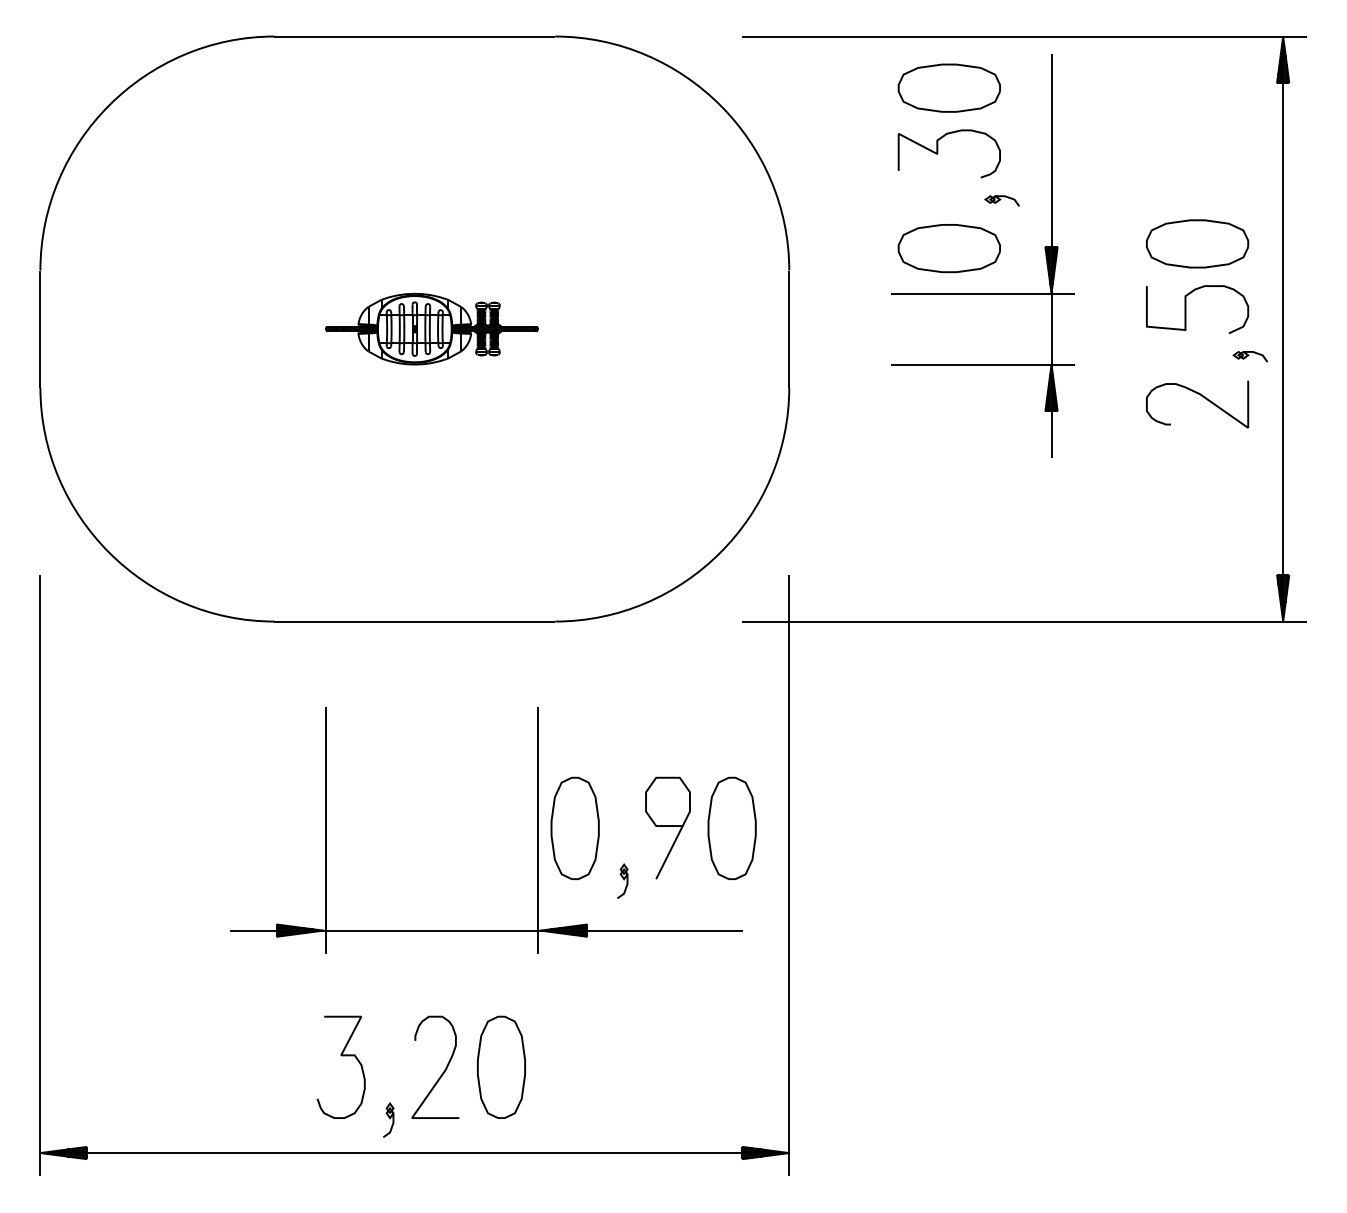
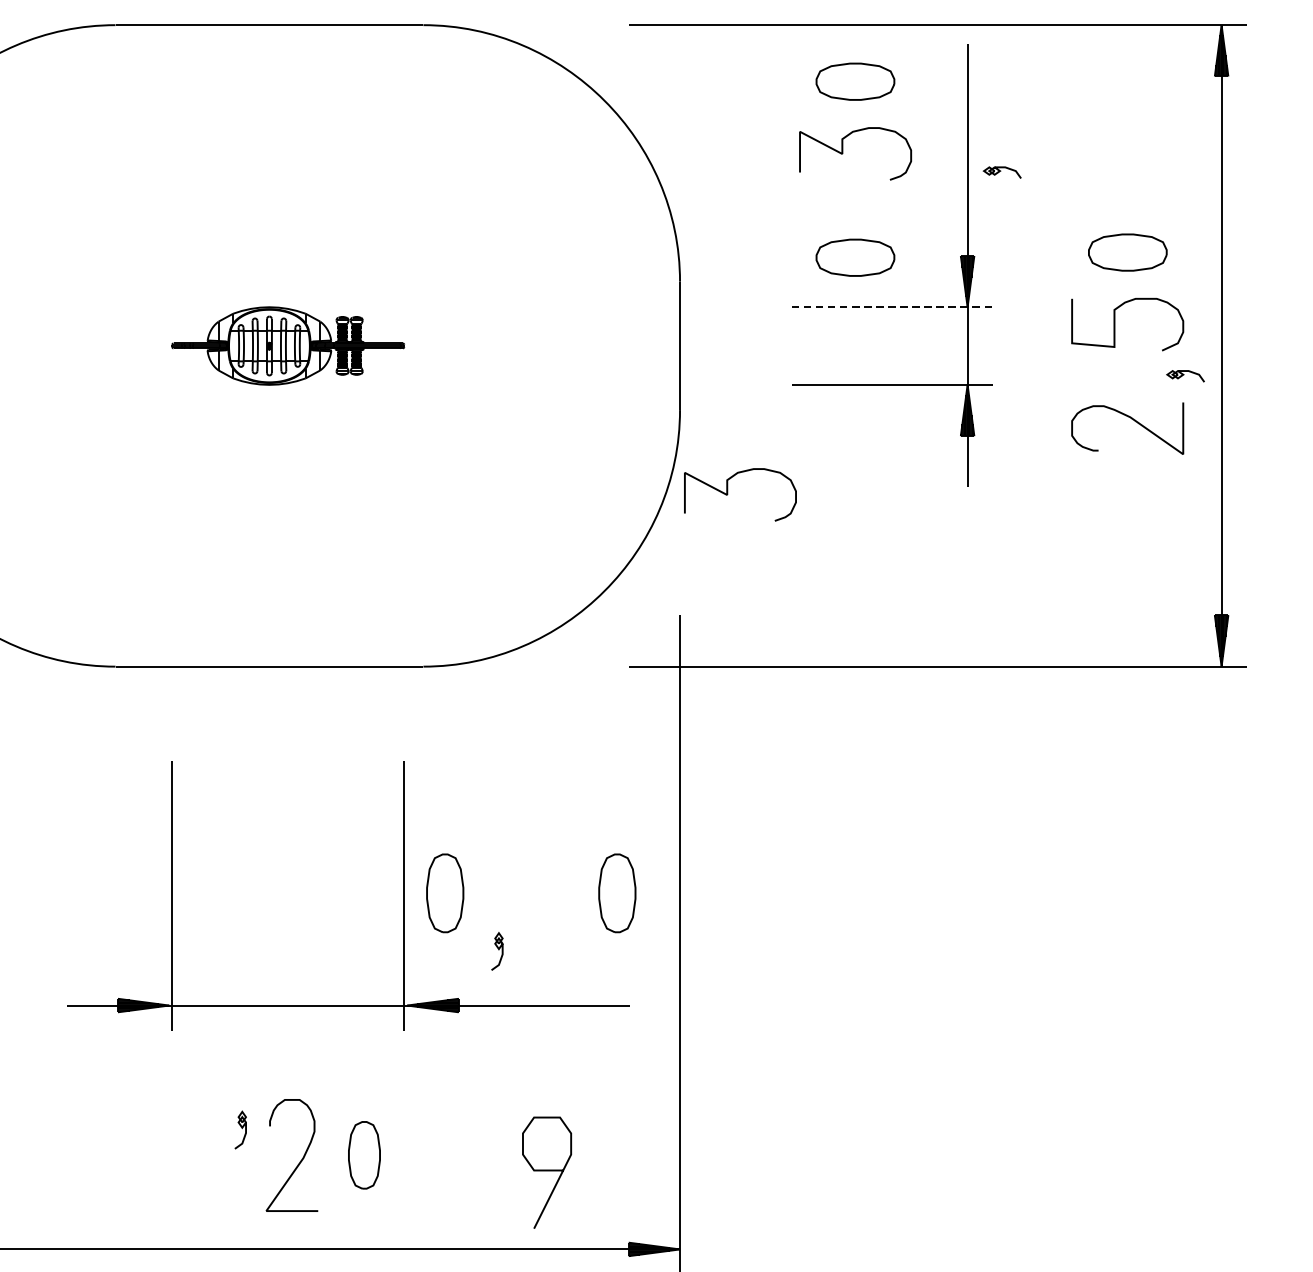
part: (948, 87) -> (854, 81), size x0.7
part: (1001, 200) -> (1001, 172), moved
part: (1197, 243) -> (1127, 252), size x0.7
part: (948, 248) -> (854, 257), size x0.7
line: (982, 293) -> (891, 306), solid -> dashed
curve: (833, 464) -> (728, 494), added
curve: (667, 826) -> (546, 1170), moved
part: (574, 827) -> (444, 892), size x0.7
part: (731, 827) -> (616, 892), size x0.7
curve: (341, 1056) -> (189, 1143), removed
part: (501, 1066) -> (364, 1154), size x0.6
part: (388, 1119) -> (240, 1129), moved

